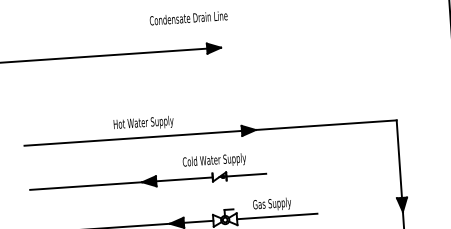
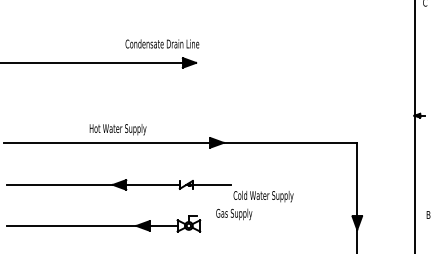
text: (188, 17) -> (162, 43), moved
text: (214, 161) -> (263, 196), moved
line: (277, 216) -> (238, 225), removed

